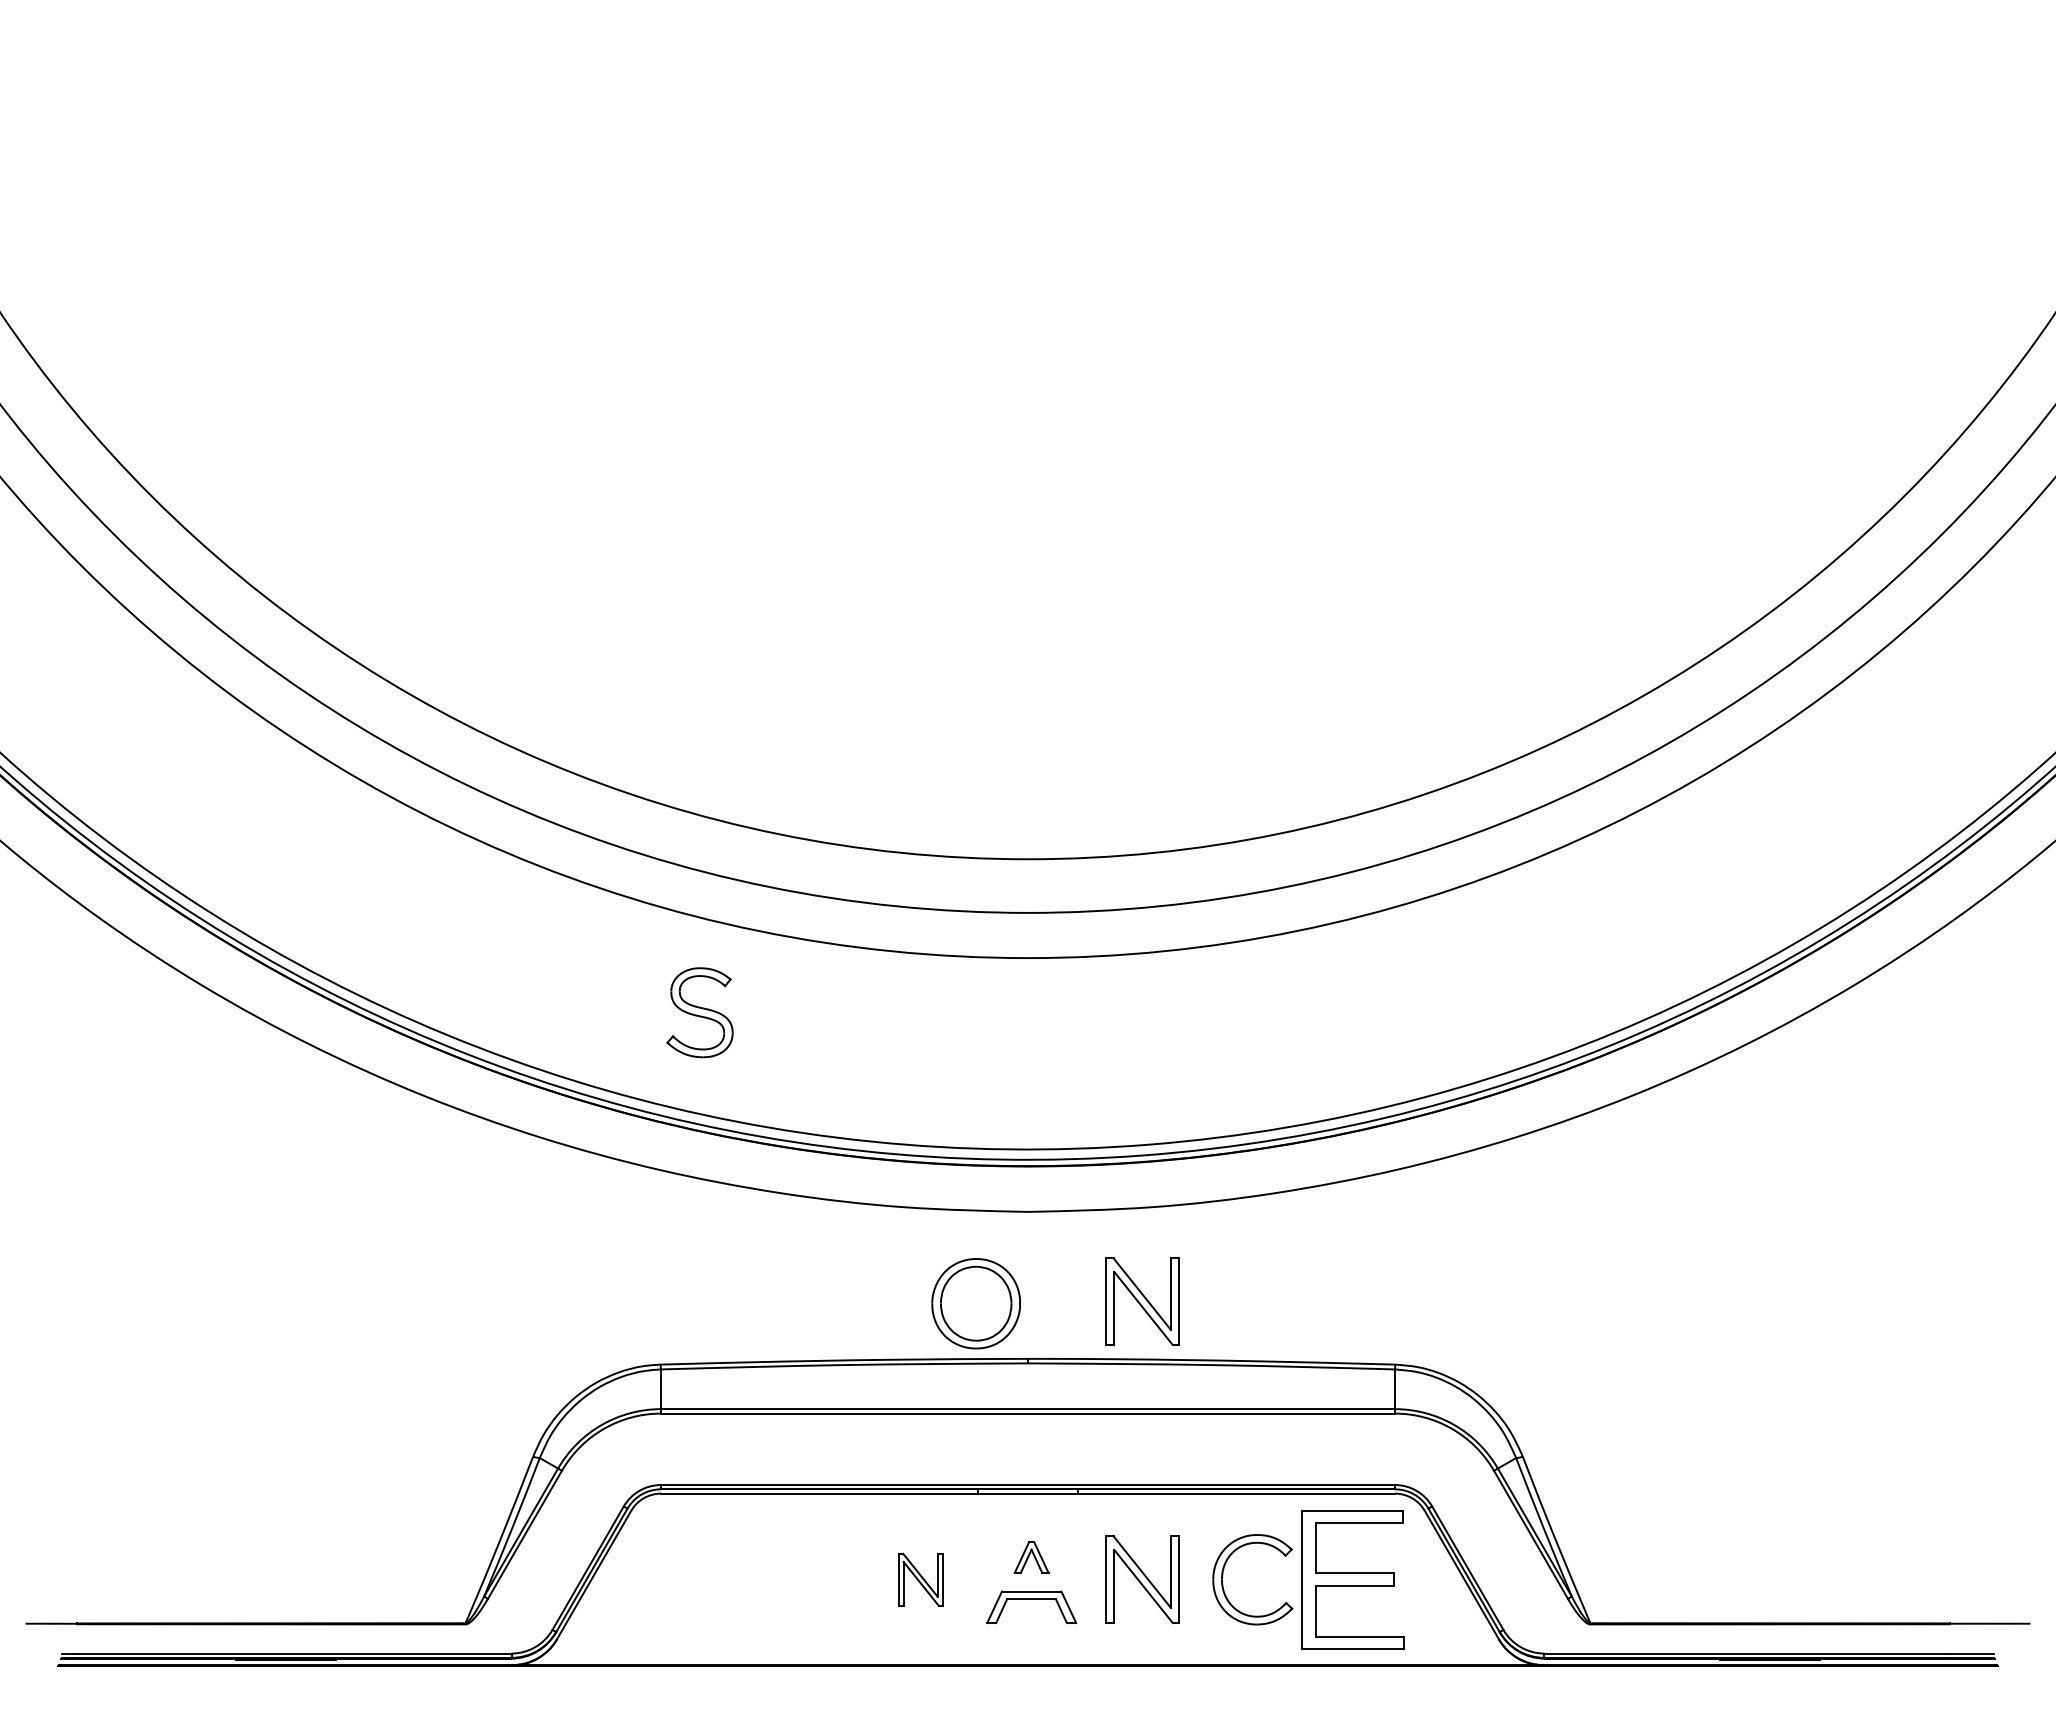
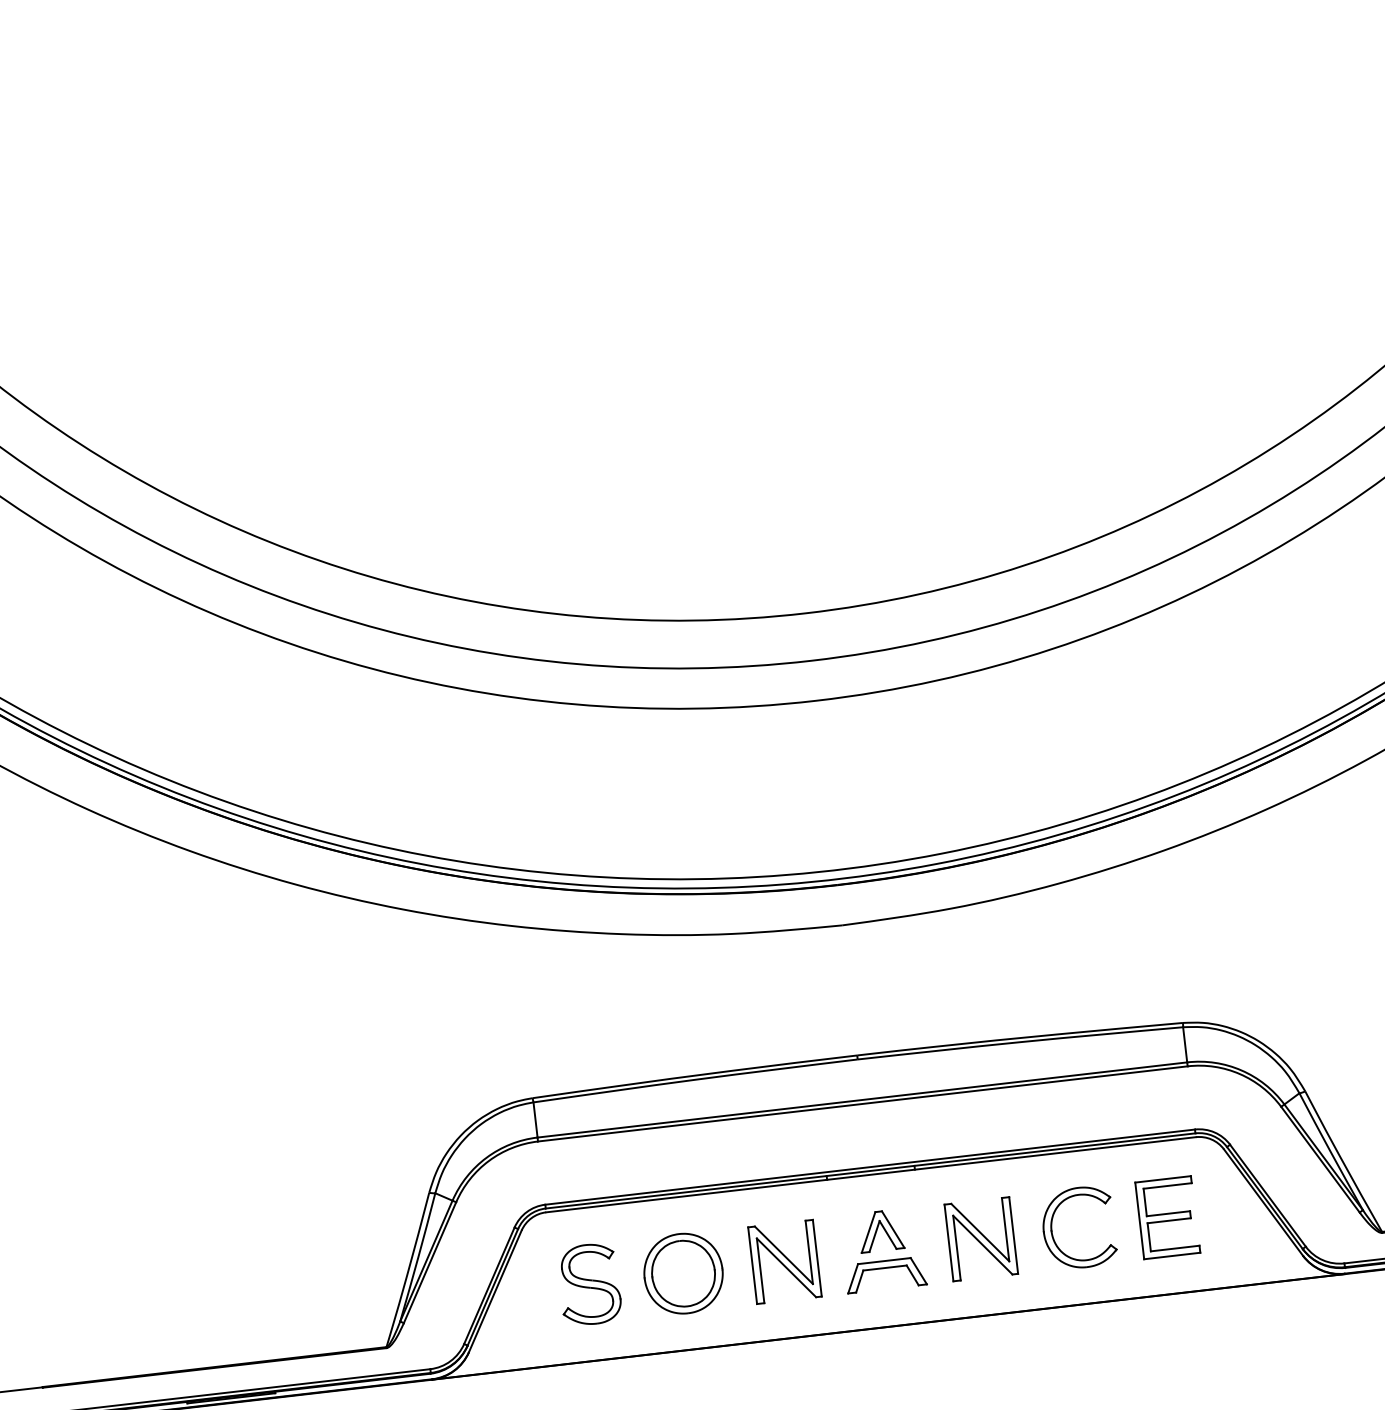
part: (699, 1012) -> (589, 1284), moved
part: (1142, 1301) -> (952, 992), removed
part: (976, 1303) -> (683, 1273), moved
part: (1031, 1557) -> (880, 1230), size x1.43
part: (920, 1579) -> (784, 1261), size x1.67
part: (1353, 1579) -> (1167, 1217), size x0.62

